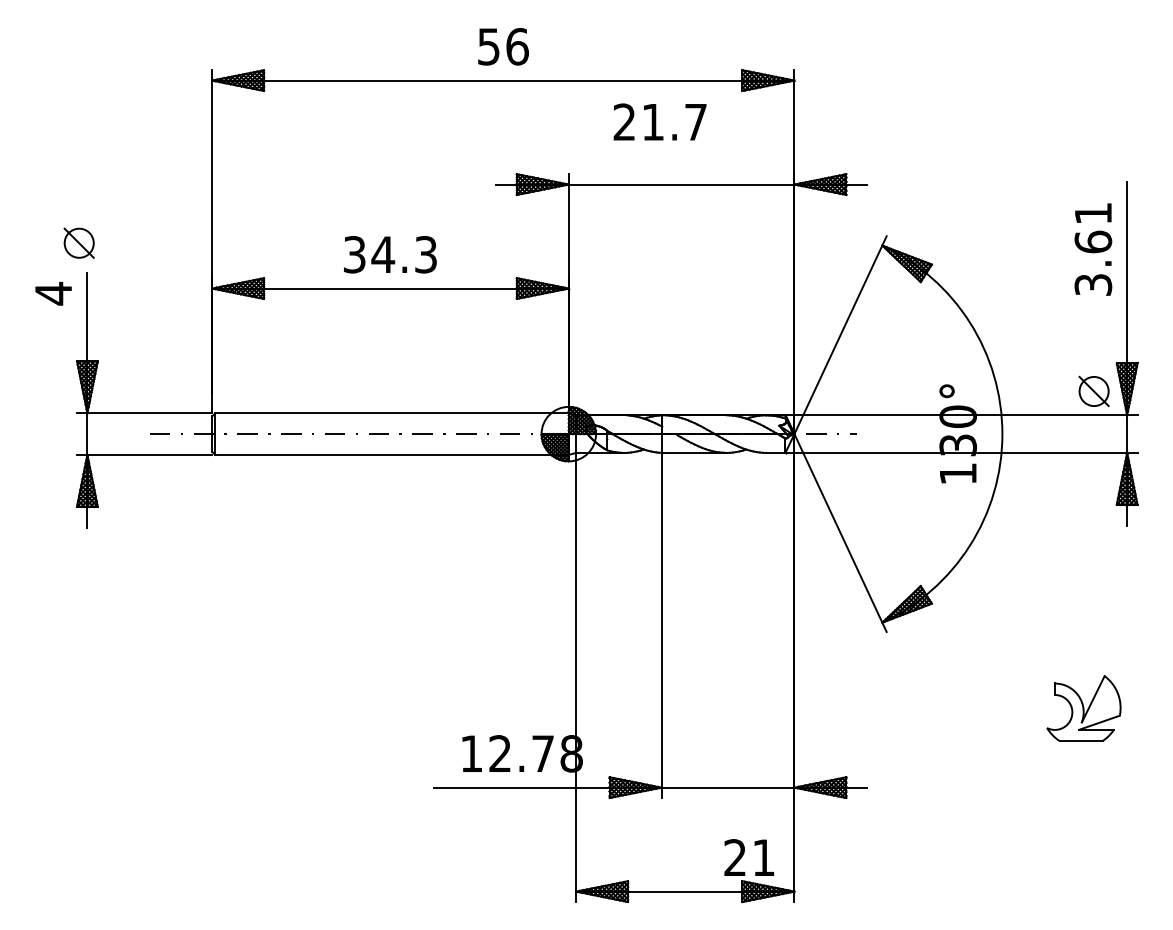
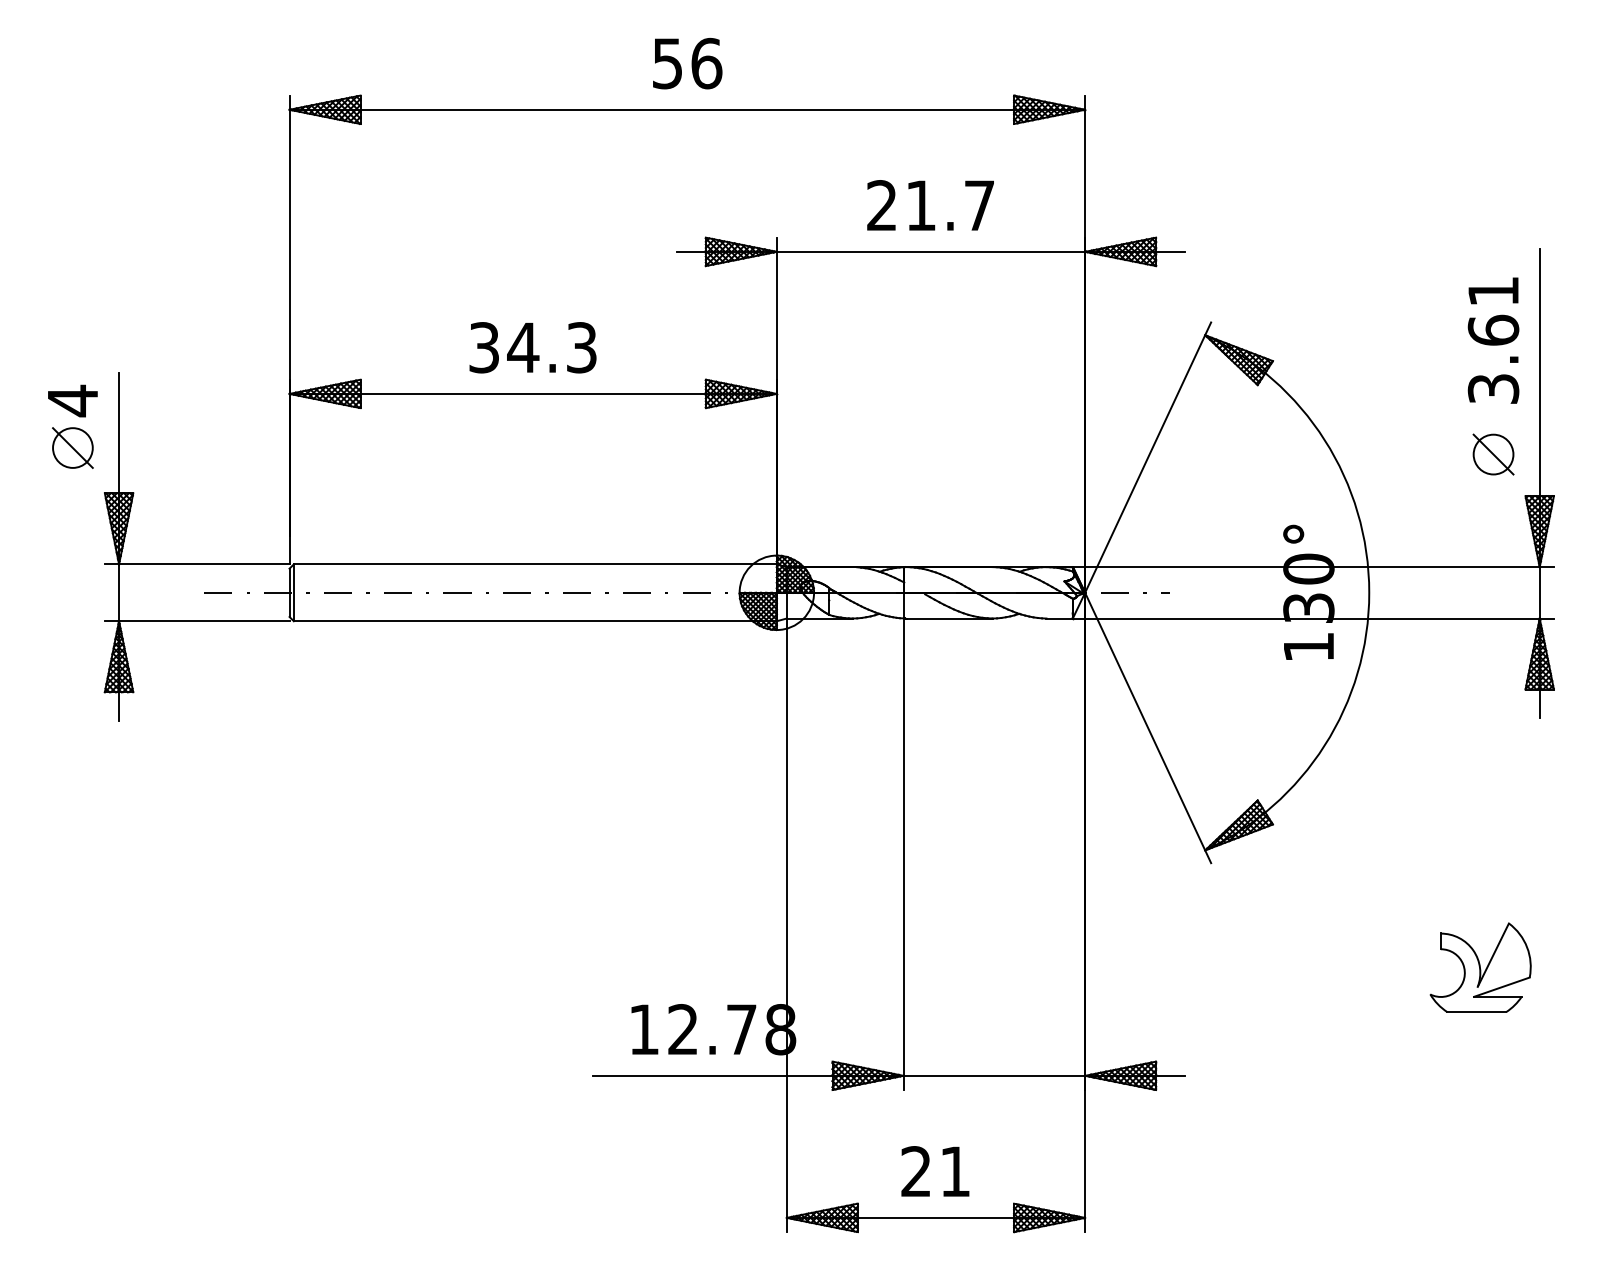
text: (660, 122) -> (930, 205), moved
part: (78, 242) -> (72, 447), moved
part: (1094, 391) -> (1493, 454), moved
text: (749, 857) -> (935, 1171), moved

